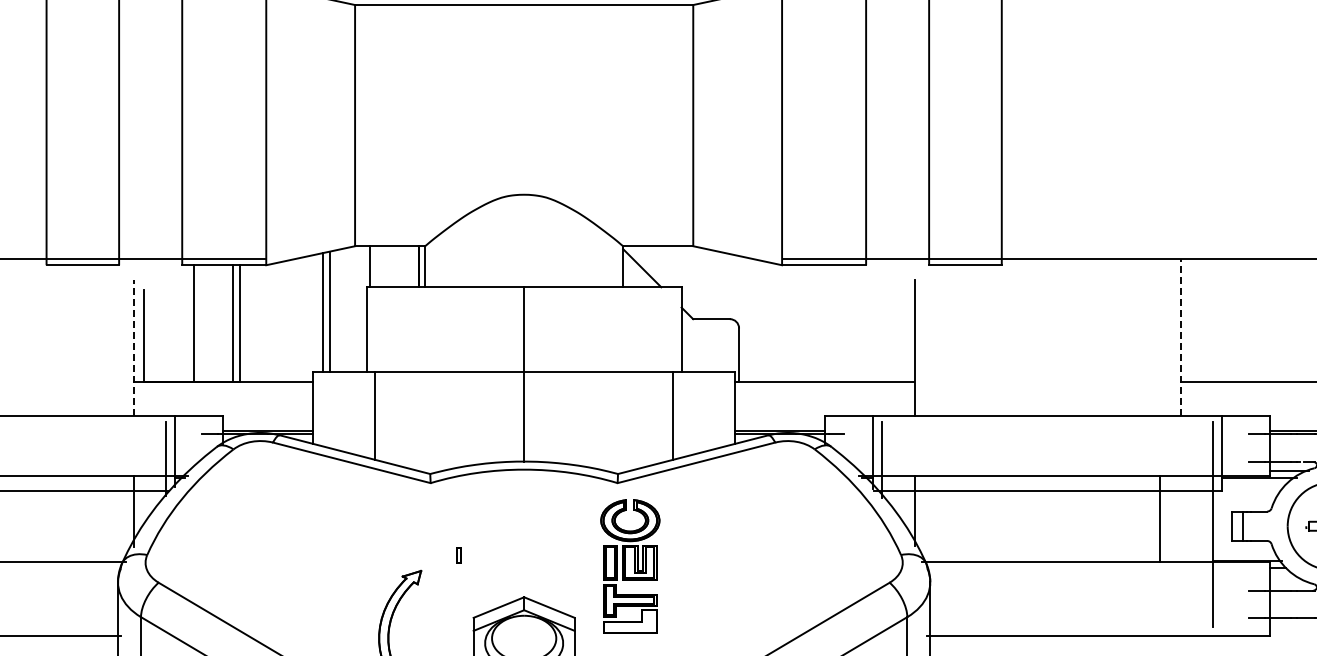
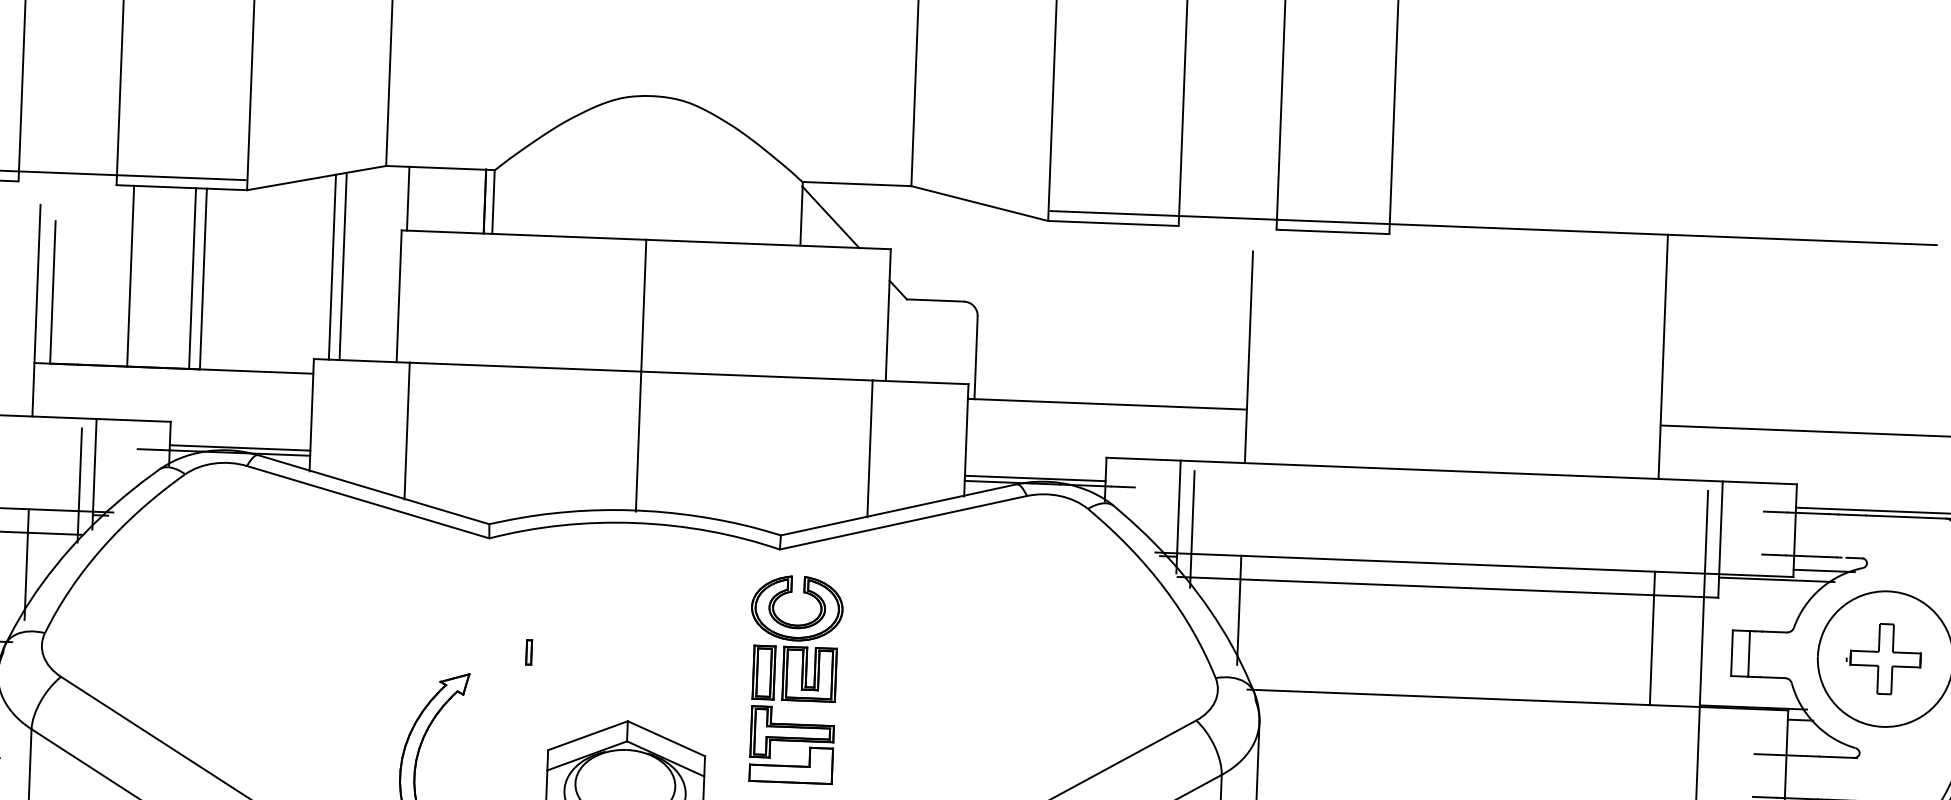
line: (1180, 337) -> (1662, 356), dashed -> solid
line: (133, 347) -> (35, 310), dashed -> solid
line: (1159, 518) -> (1651, 638), moved

